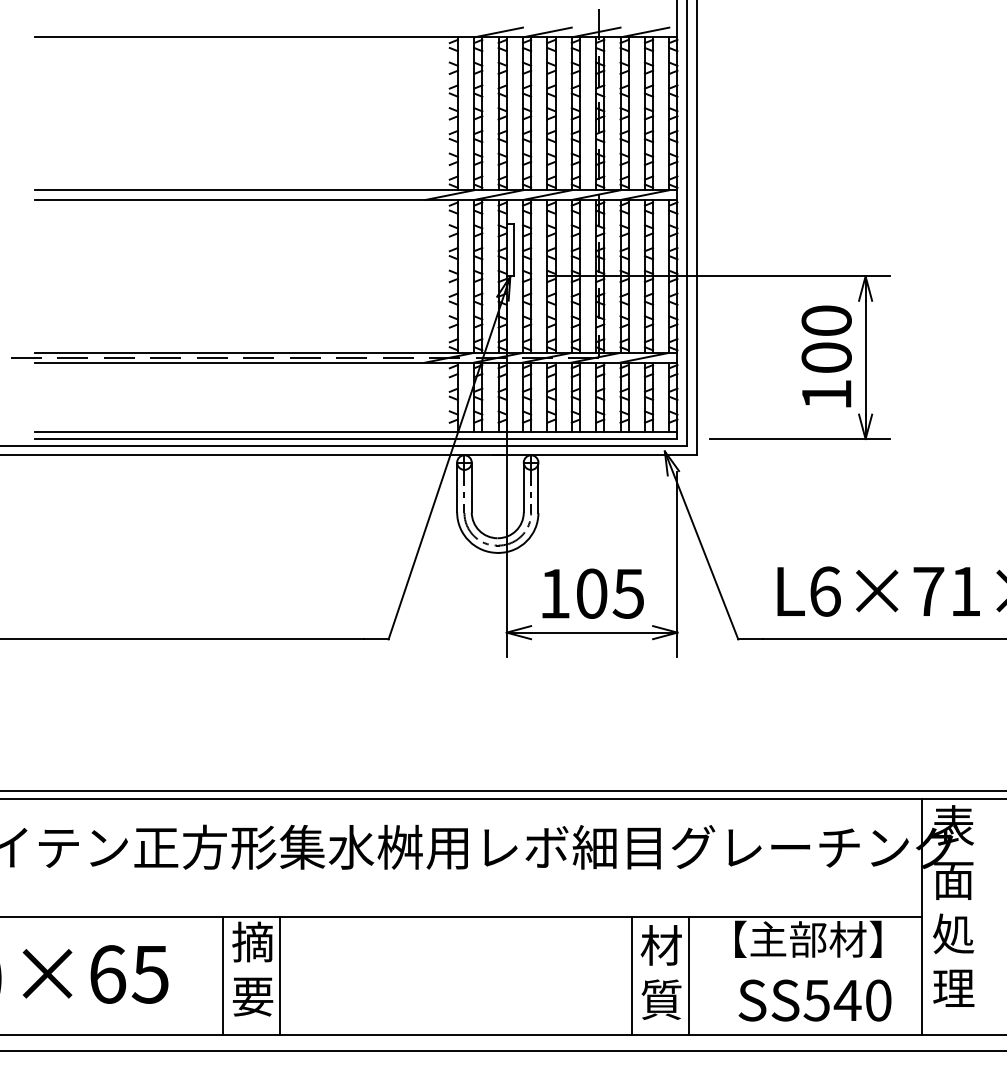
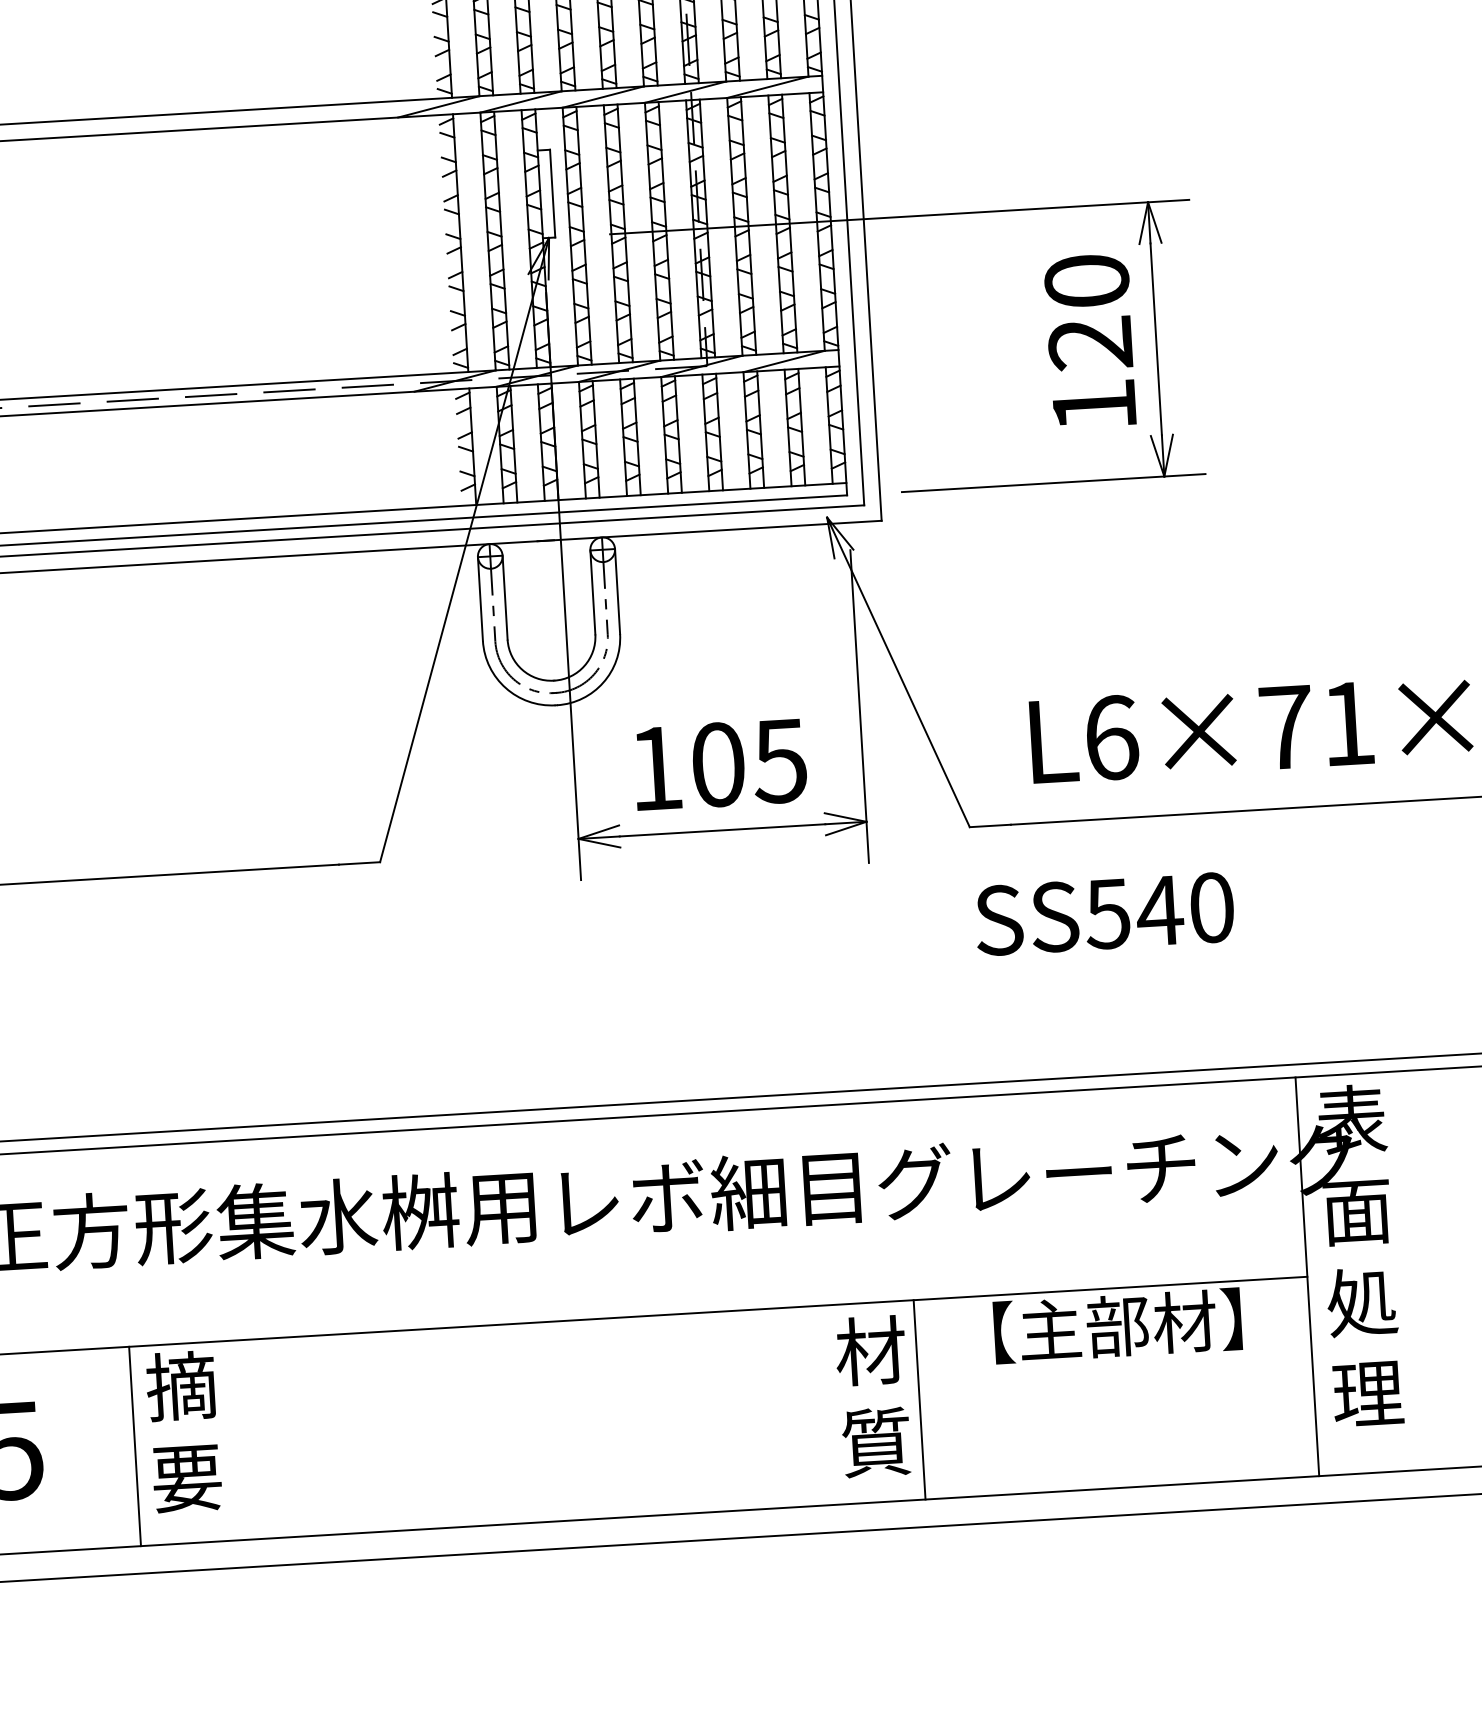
text: (826, 357) -> (1090, 342), 100 -> 120
line: (280, 976) -> (231, 1441), removed
line: (631, 976) -> (823, 1406), removed
text: (814, 1000) -> (1103, 914), moved

